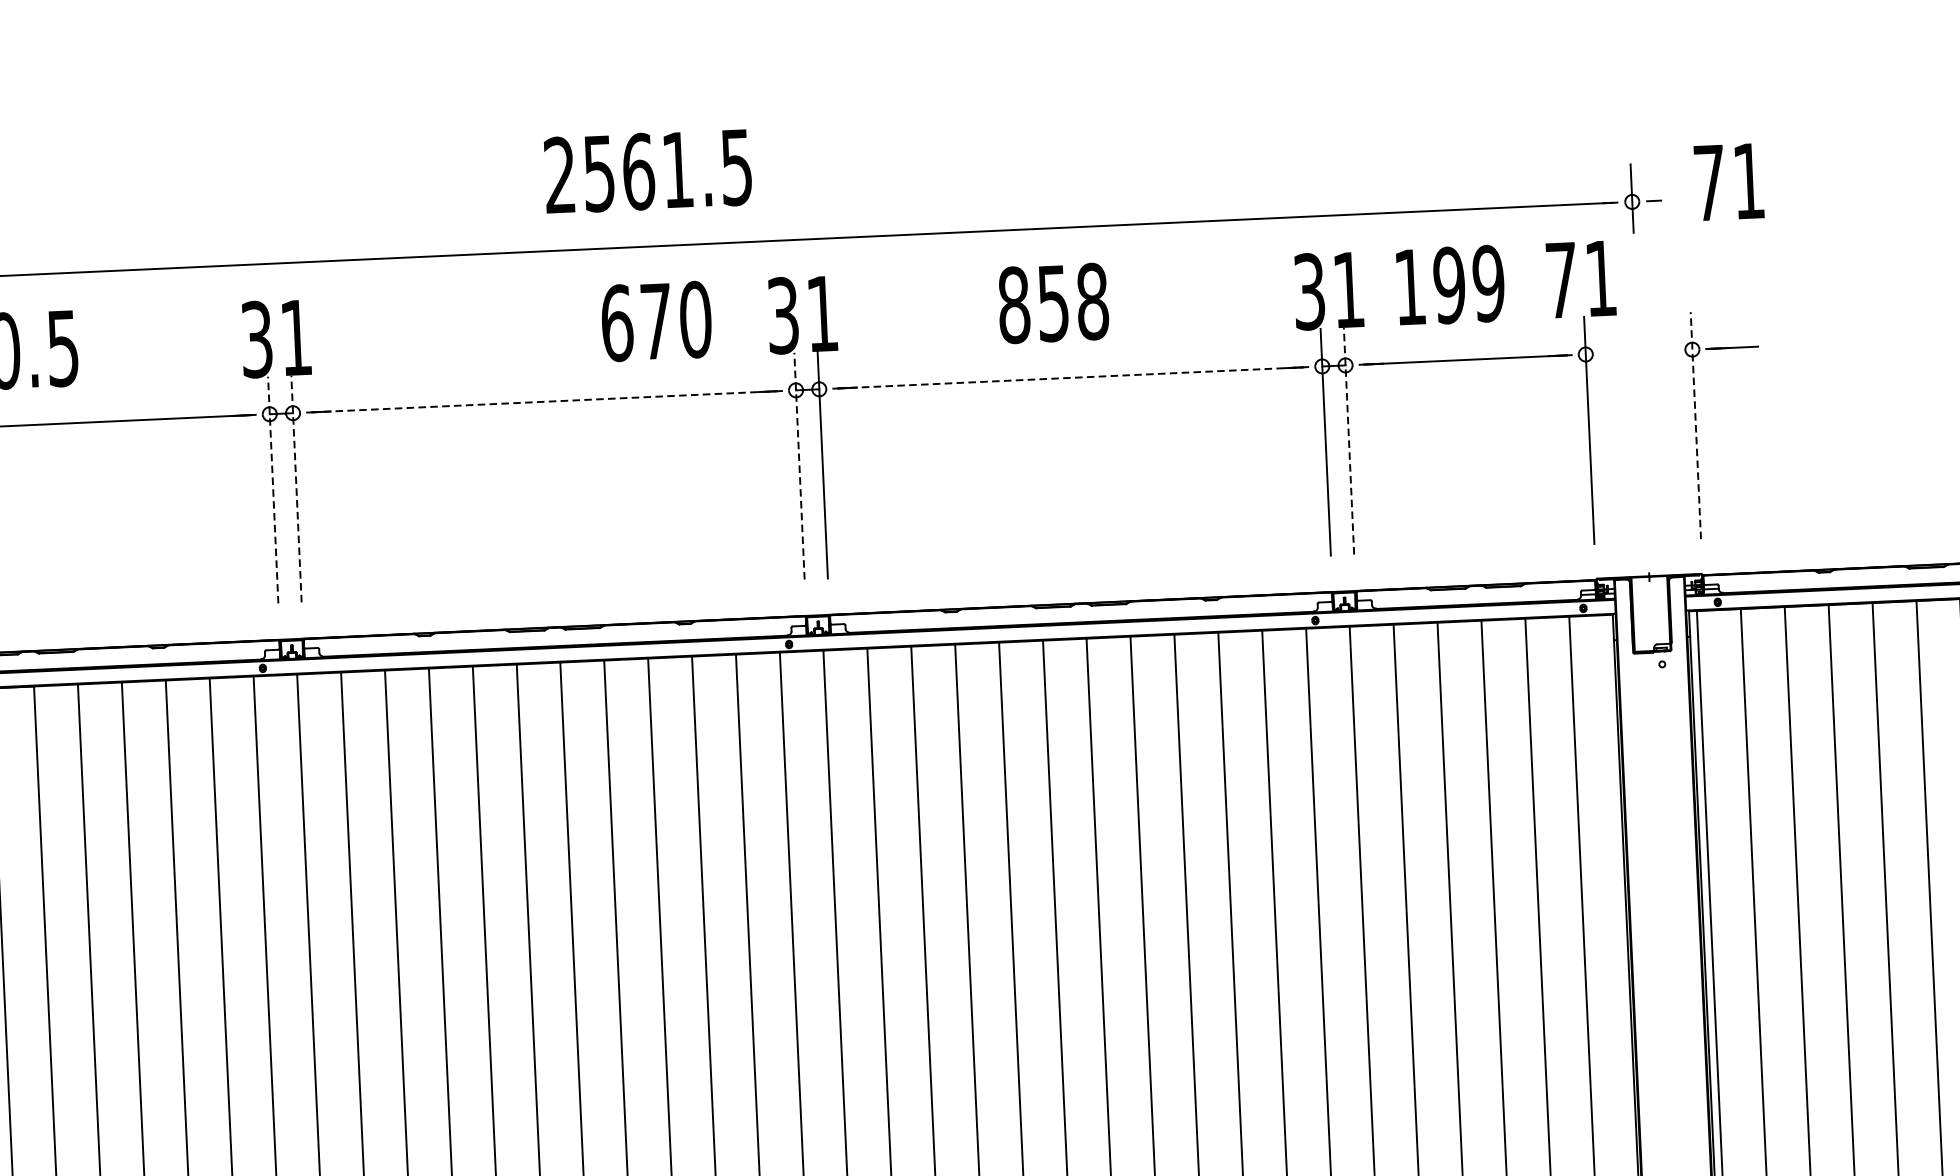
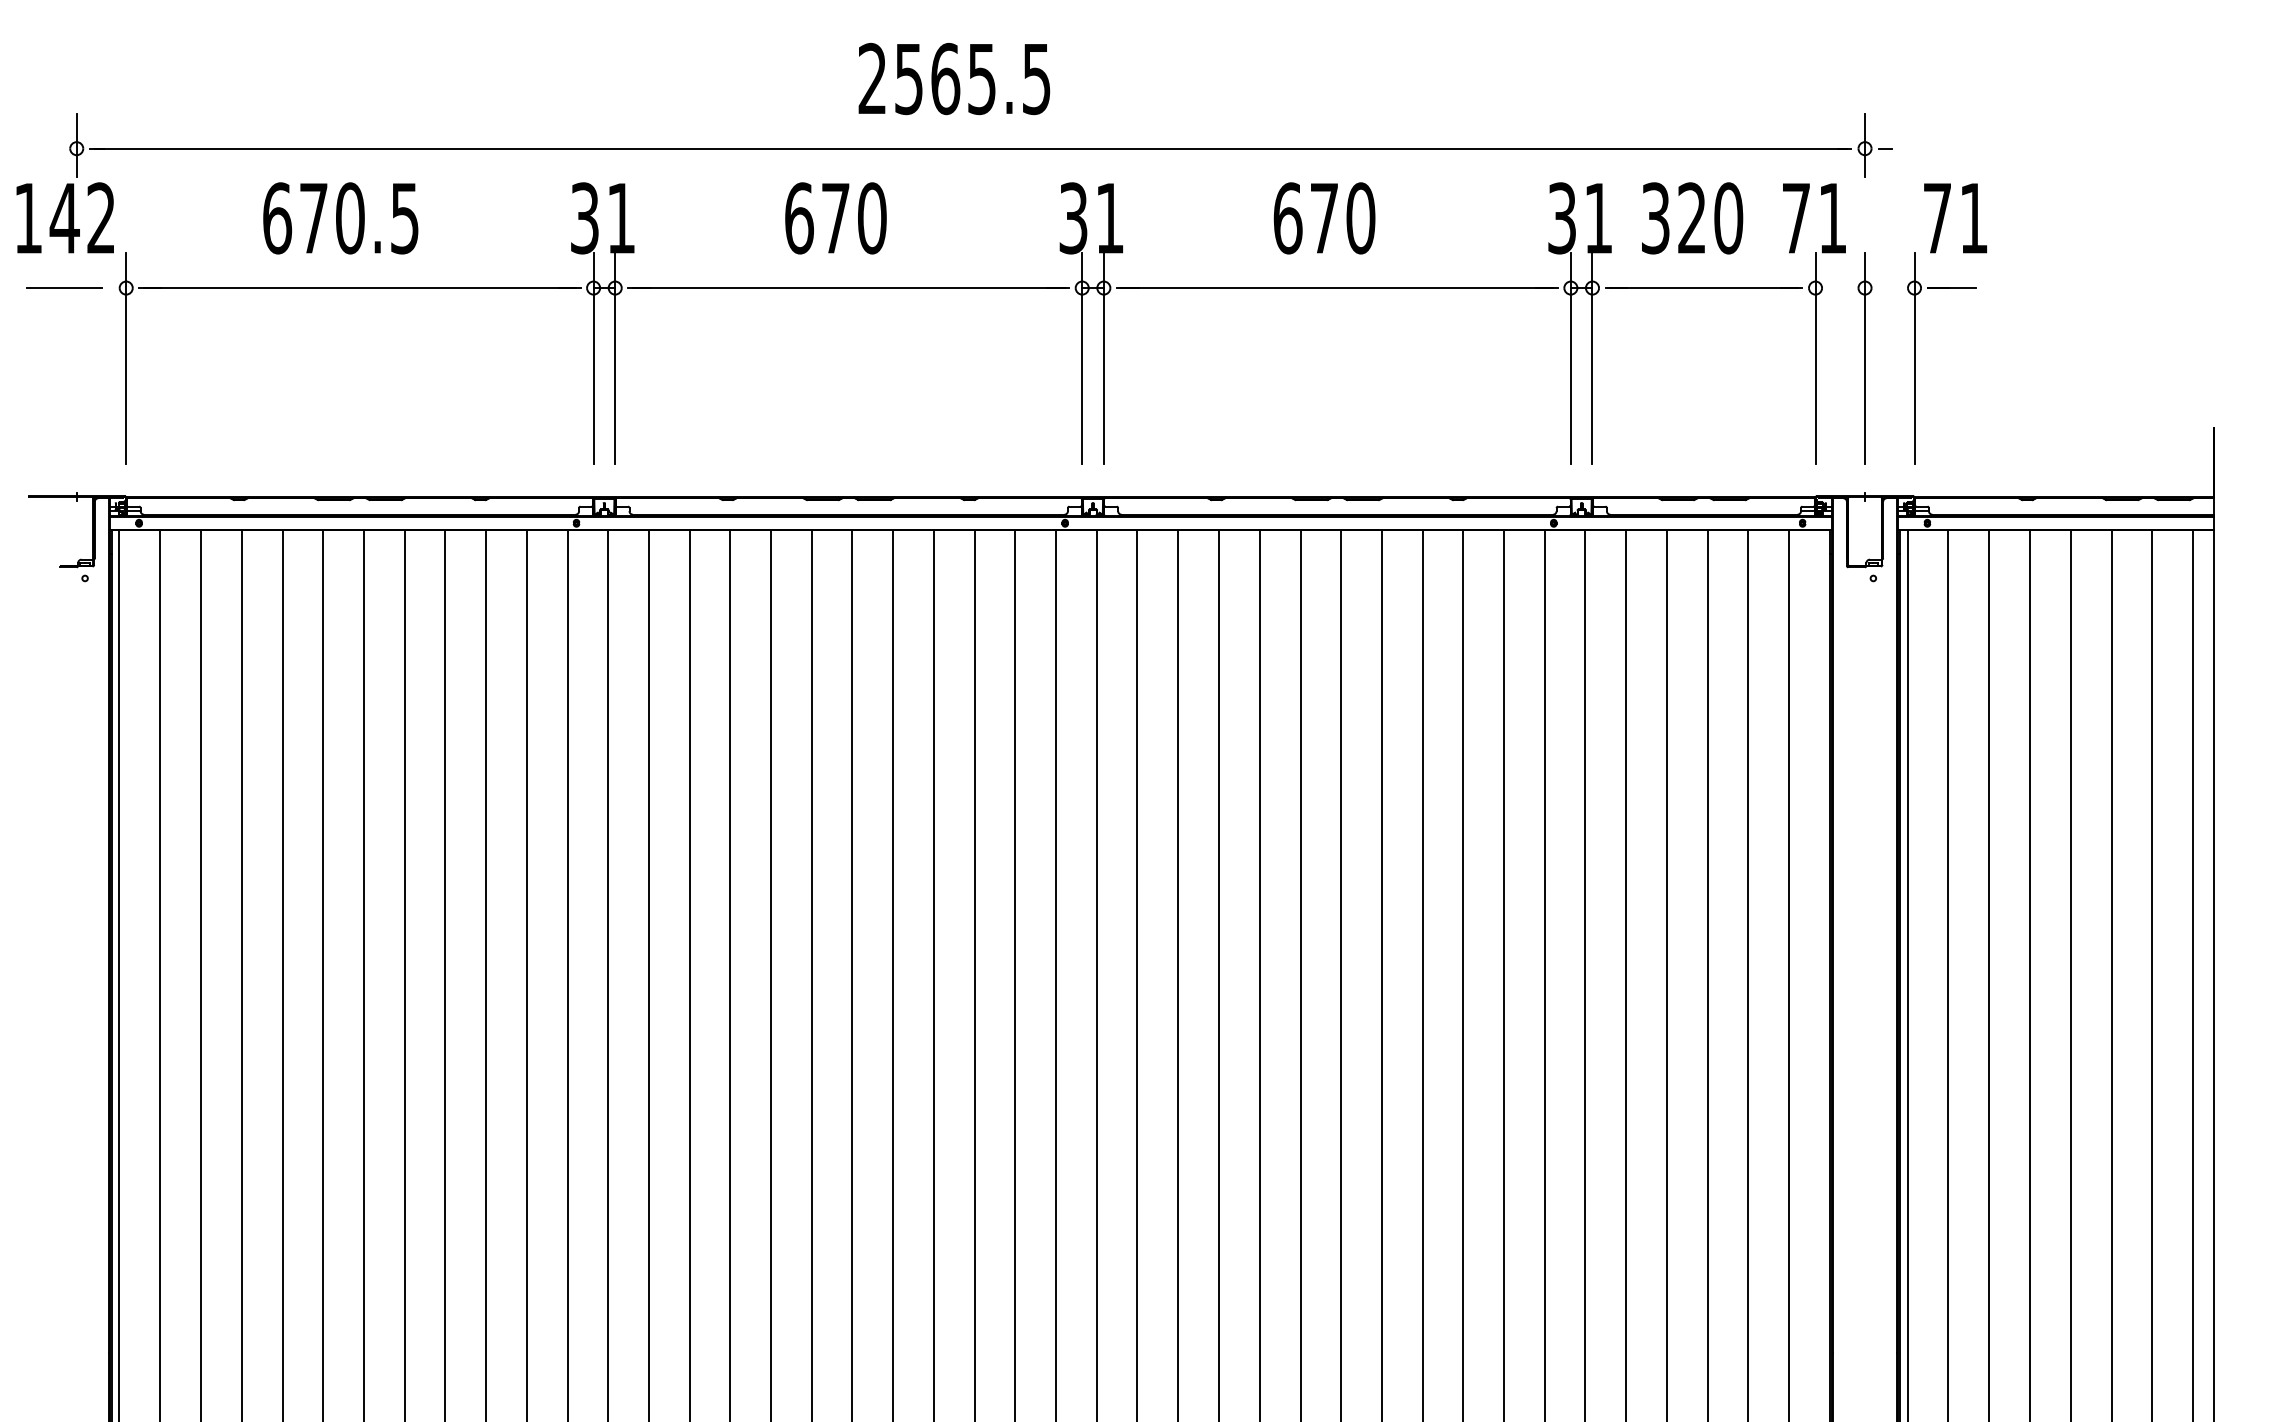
text: (677, 170) -> (981, 79), 2561.5 -> 2565.5
text: (1729, 182) -> (1955, 218), moved
text: (1449, 285) -> (1692, 218), 199 -> 320
text: (1053, 303) -> (1324, 218), 858 -> 670
text: (656, 321) -> (835, 218), moved
line: (1070, 378) -> (1337, 288), dashed -> solid
line: (545, 402) -> (849, 288), dashed -> solid
line: (1695, 425) -> (1914, 358), dashed -> solid
part: (1641, 427) -> (1864, 358), added
line: (1348, 440) -> (1592, 357), dashed -> solid
line: (799, 465) -> (1082, 357), dashed -> solid
line: (296, 487) -> (615, 357), dashed -> solid
line: (273, 489) -> (593, 357), dashed -> solid

